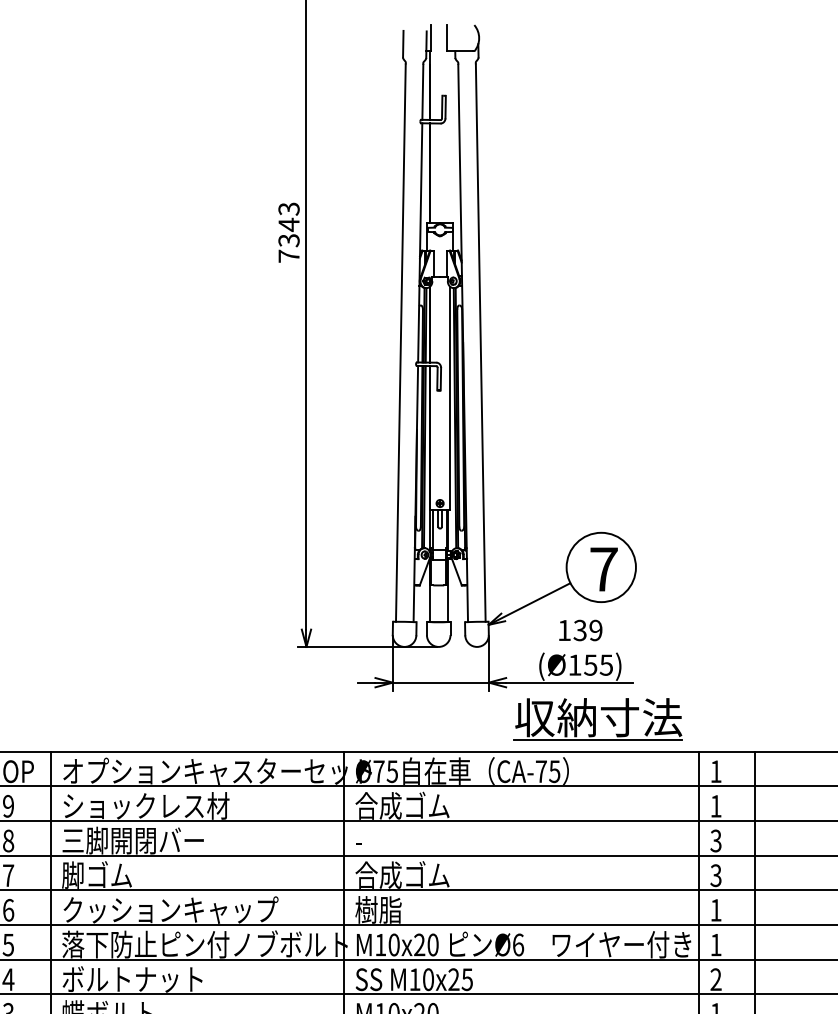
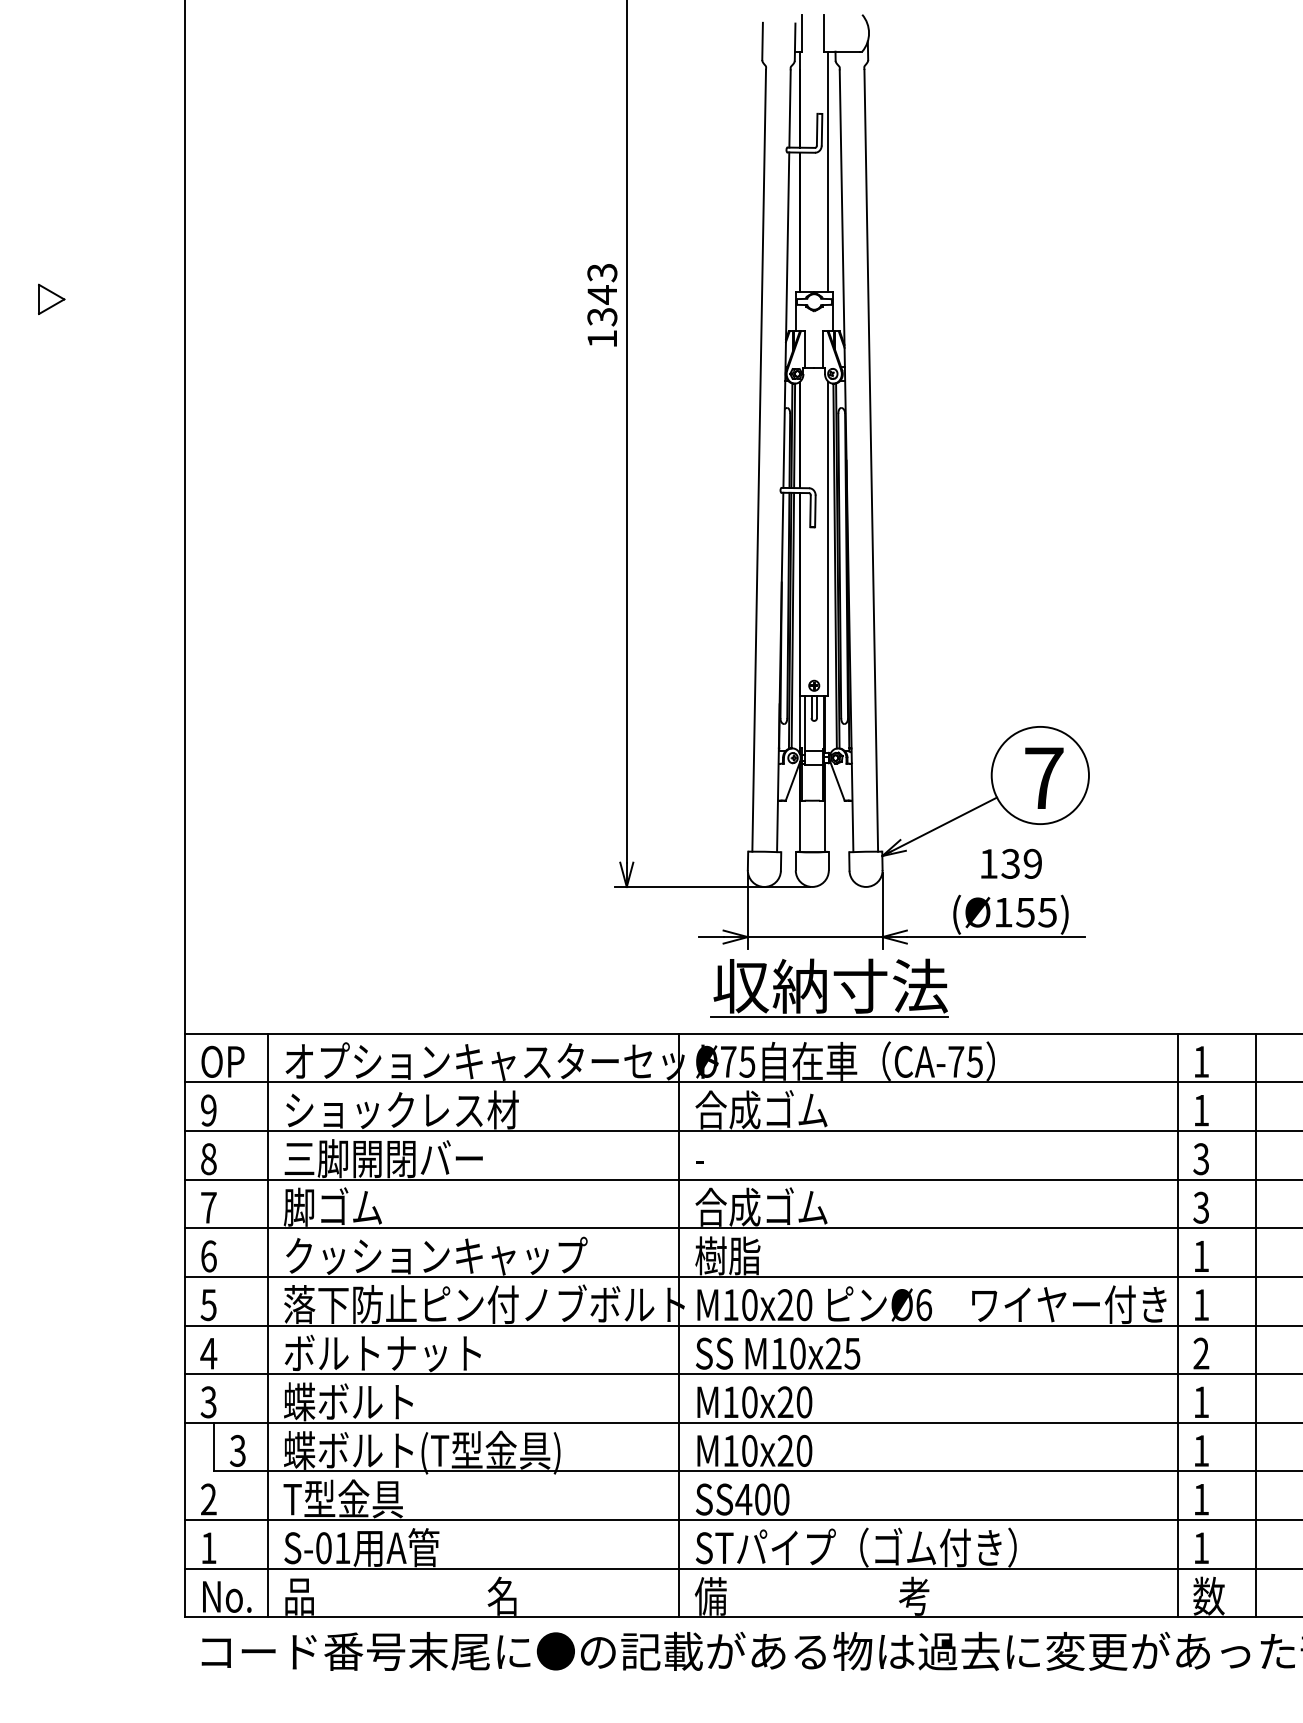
line: (450, 136) -> (828, 171), added
text: (288, 255) -> (601, 338), 7343 -> 1343
part: (597, 718) -> (829, 987), moved

